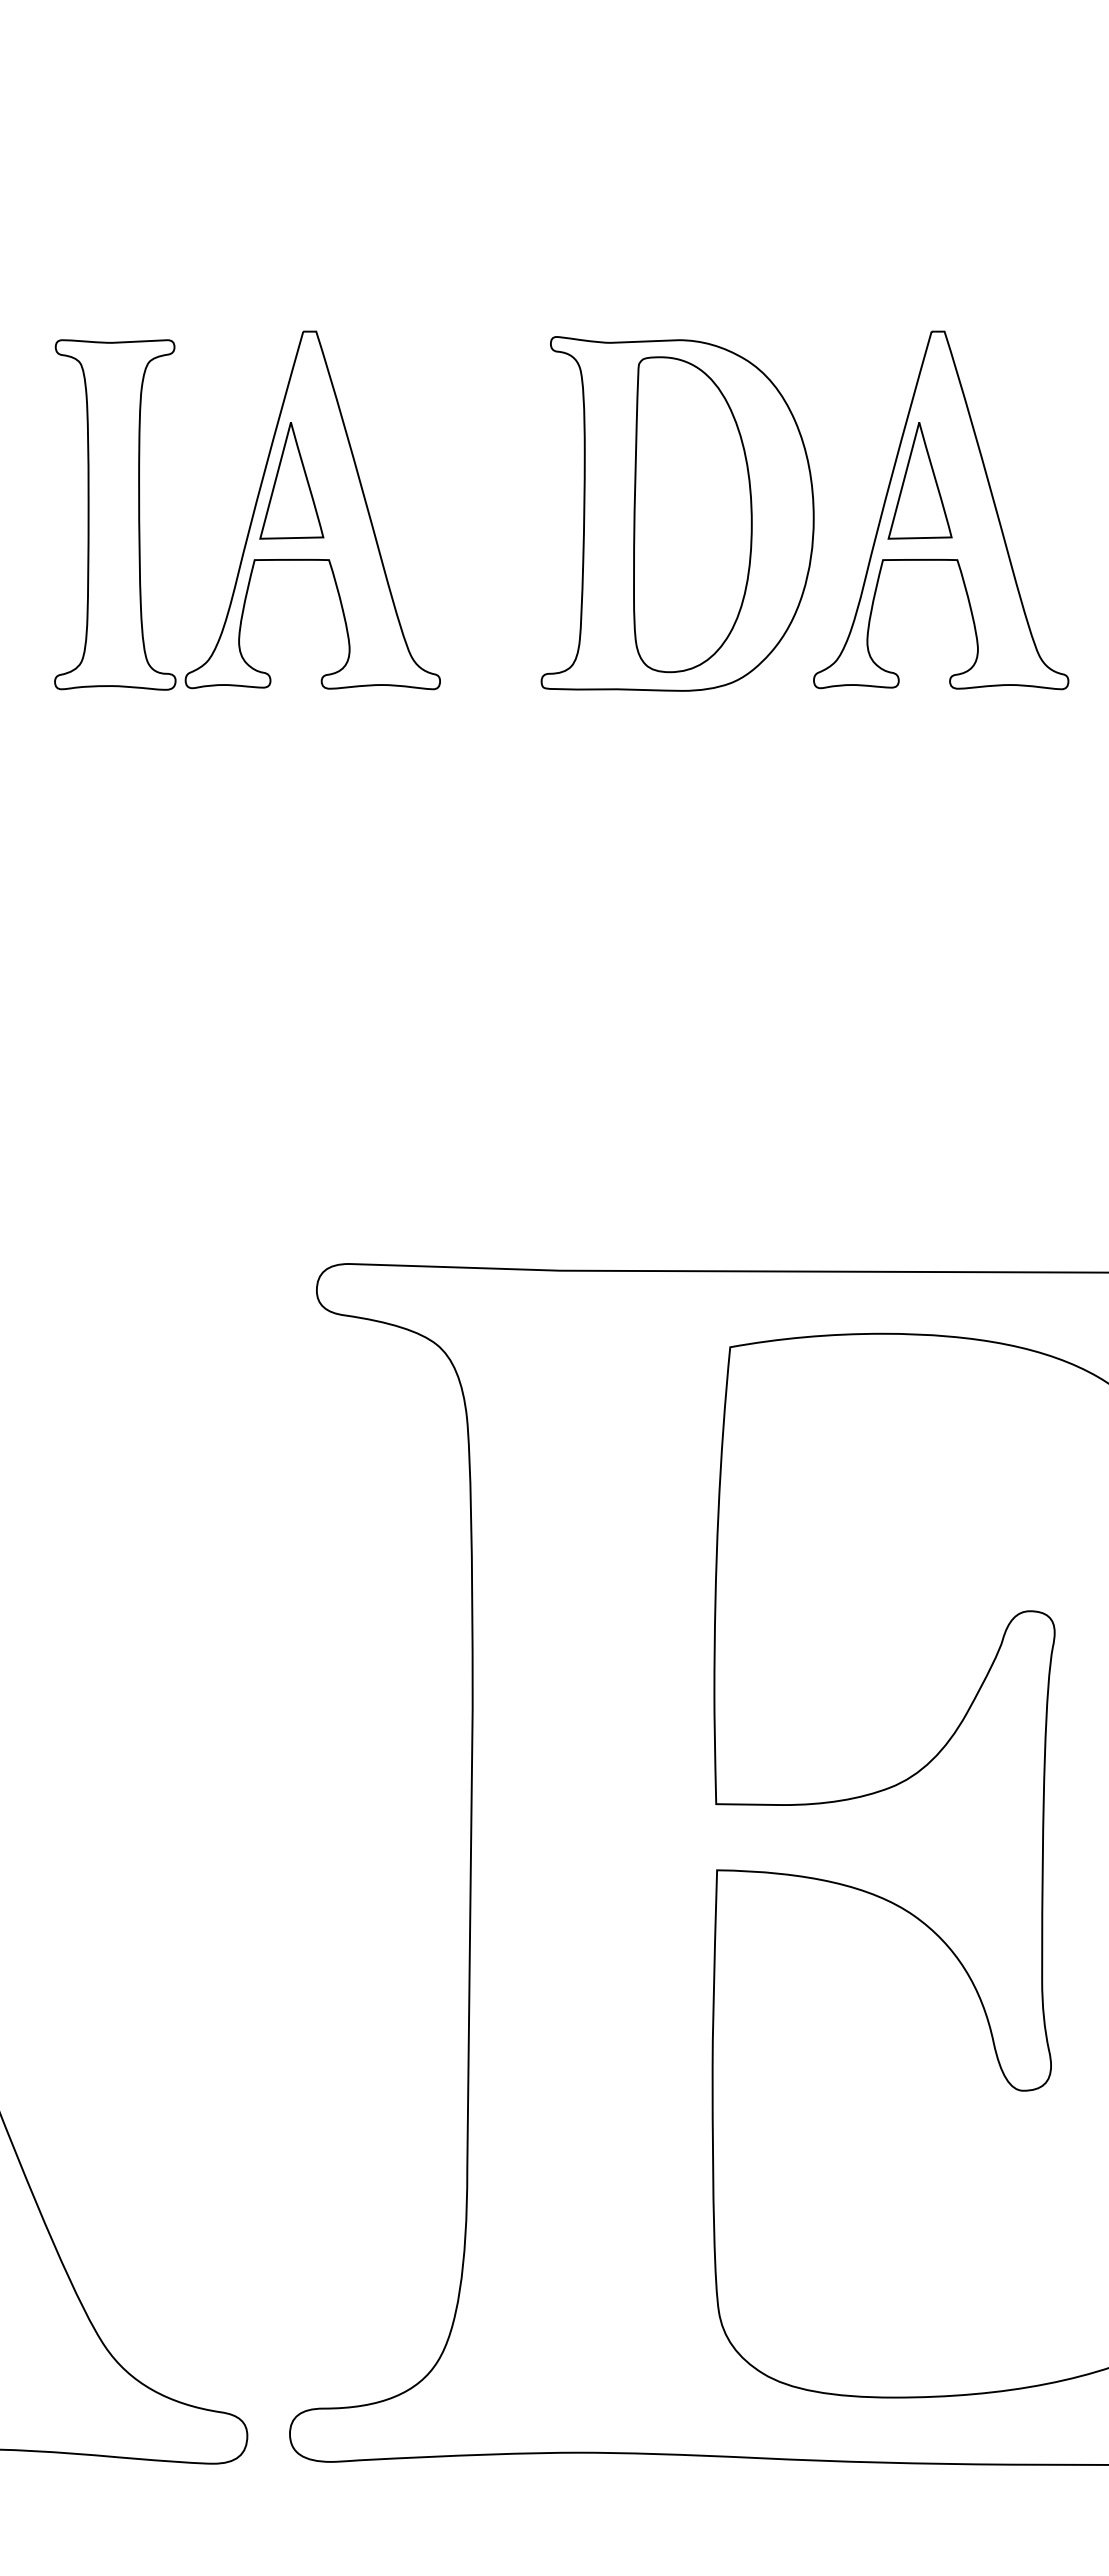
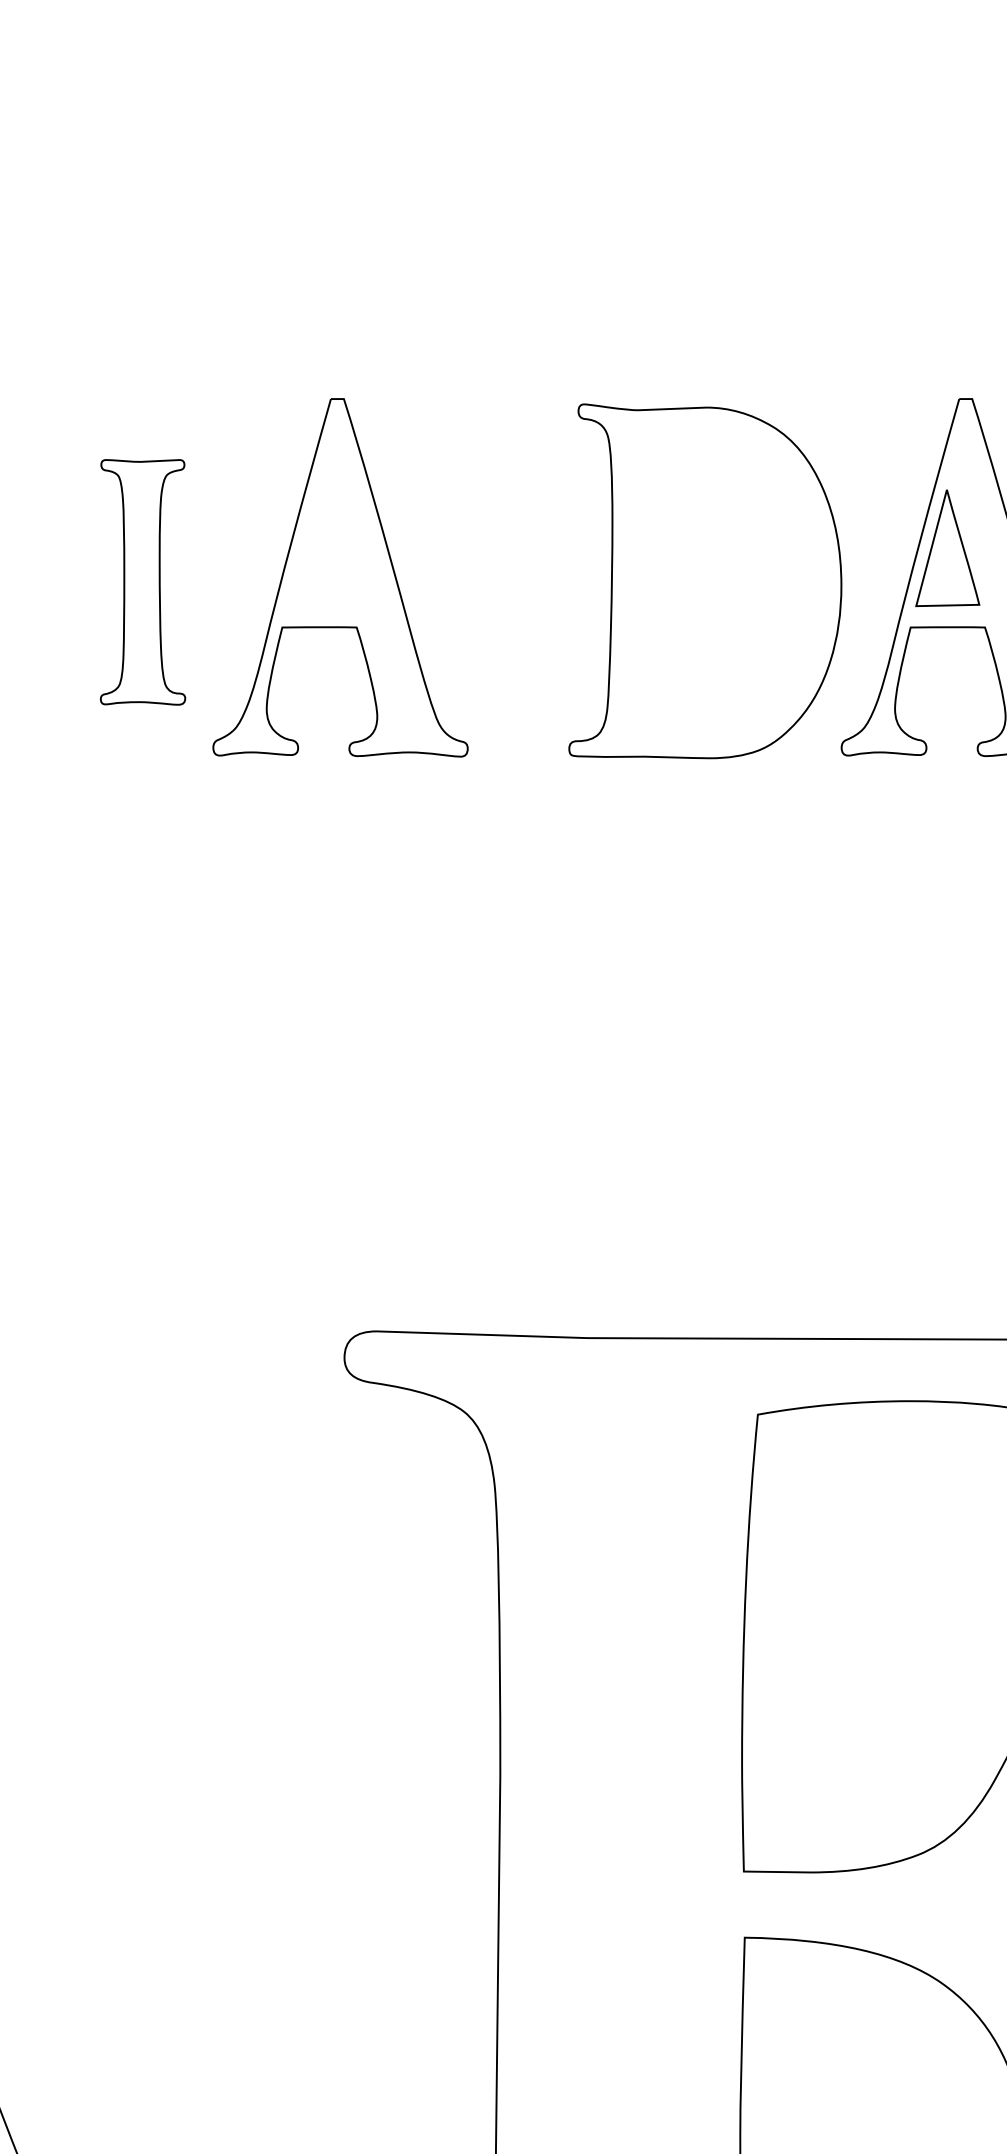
part: (291, 480) -> (319, 547), removed
part: (115, 514) -> (143, 581), size x0.7
part: (692, 514) -> (720, 581), removed

